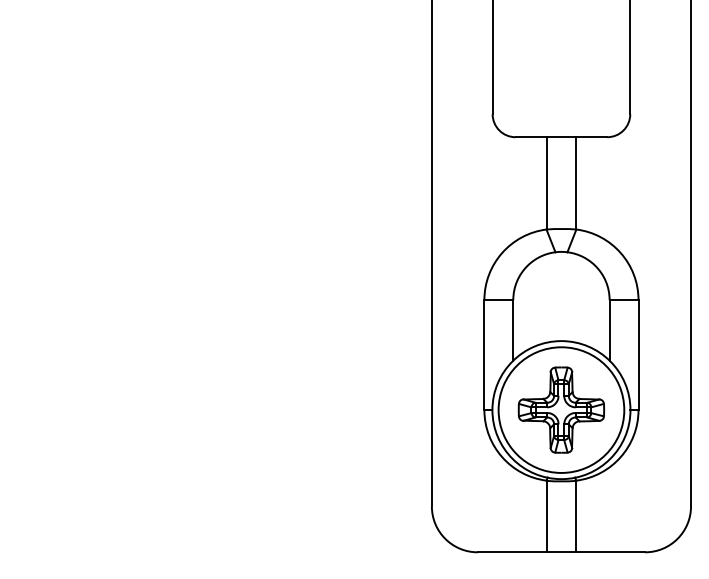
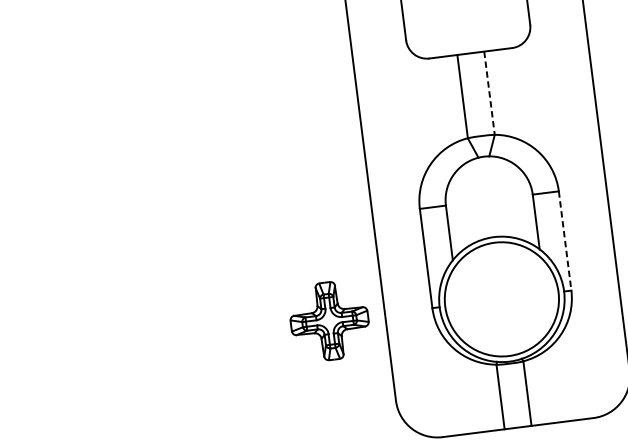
line: (576, 183) -> (489, 93), solid -> dashed
line: (638, 355) -> (565, 241), solid -> dashed
part: (560, 409) -> (328, 320), moved

